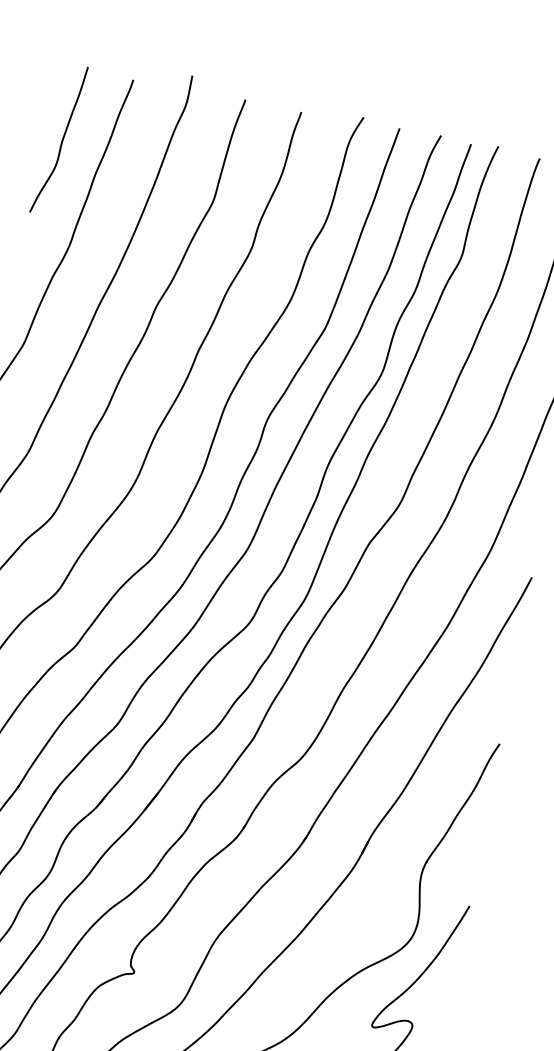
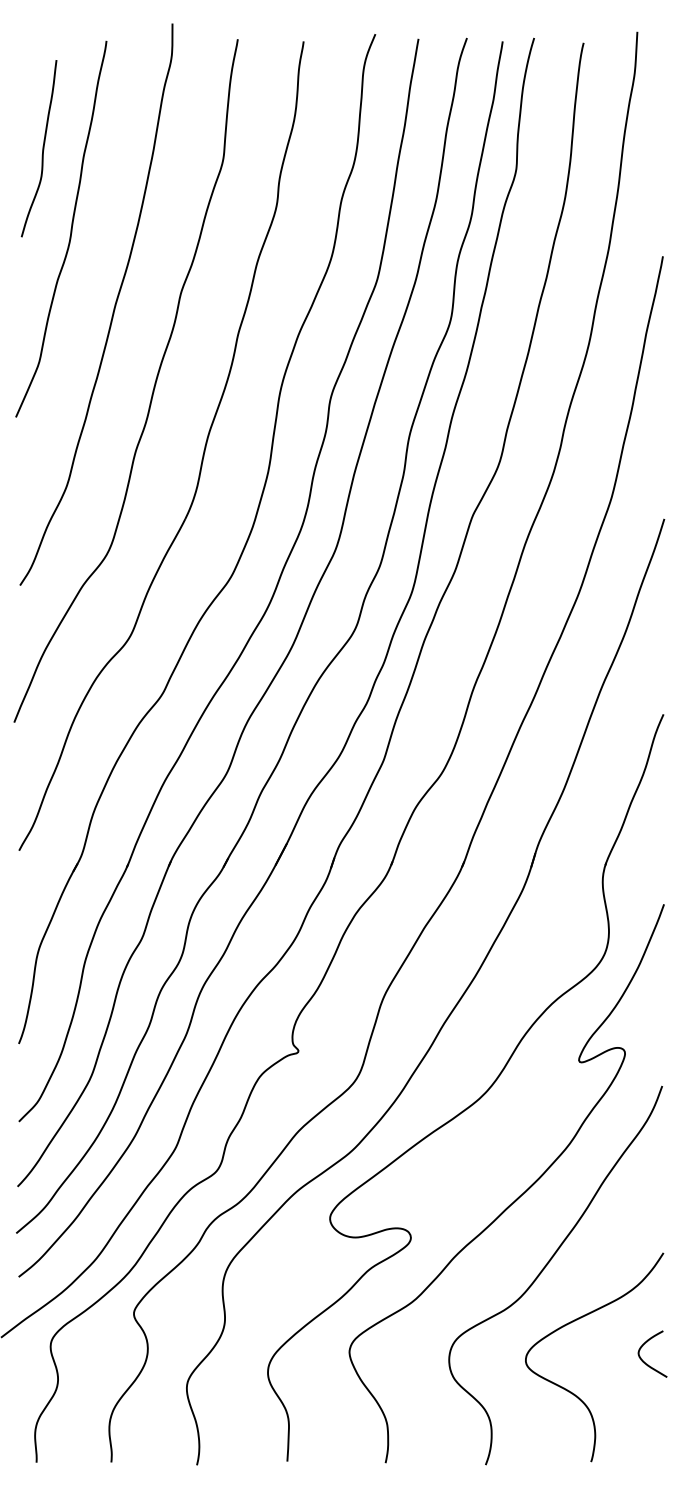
curve: (61, 140) -> (42, 148), moved

